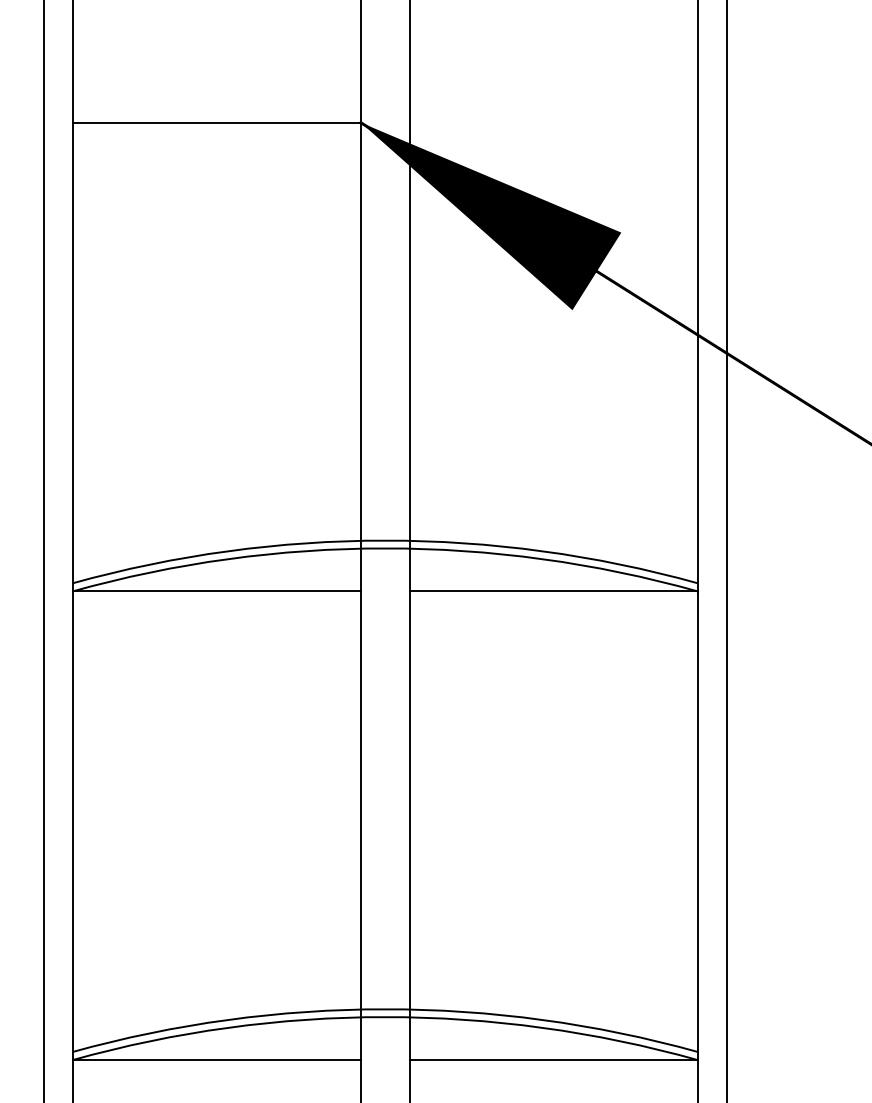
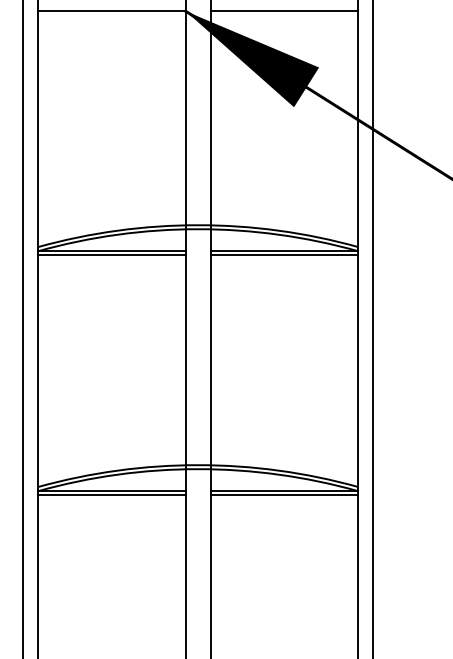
line: (553, 123) -> (284, 11), added
line: (215, 599) -> (111, 255), added
line: (553, 599) -> (284, 255), added
line: (215, 1068) -> (111, 495), added
line: (553, 1068) -> (284, 495), added

